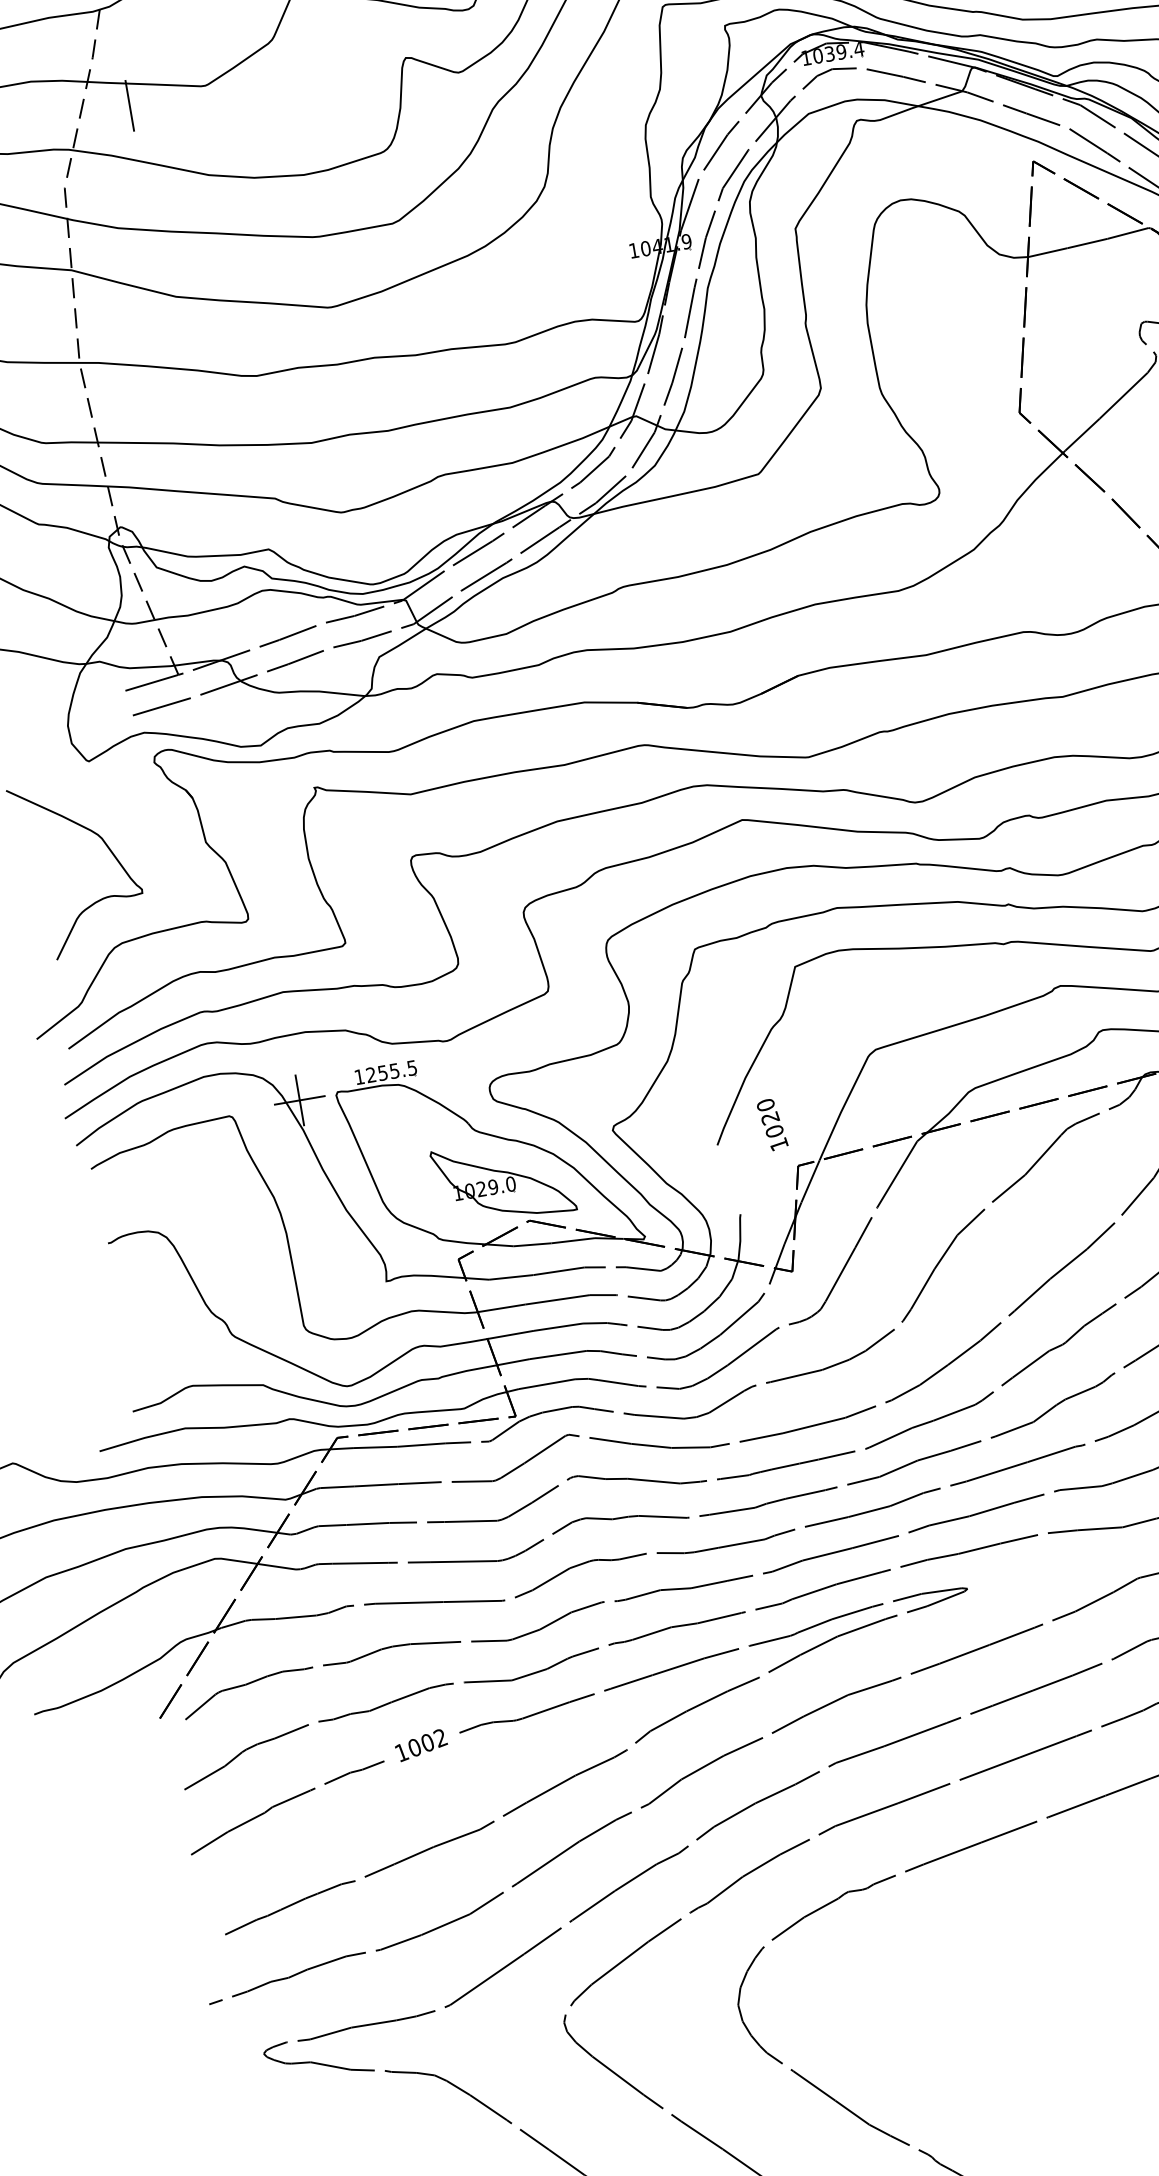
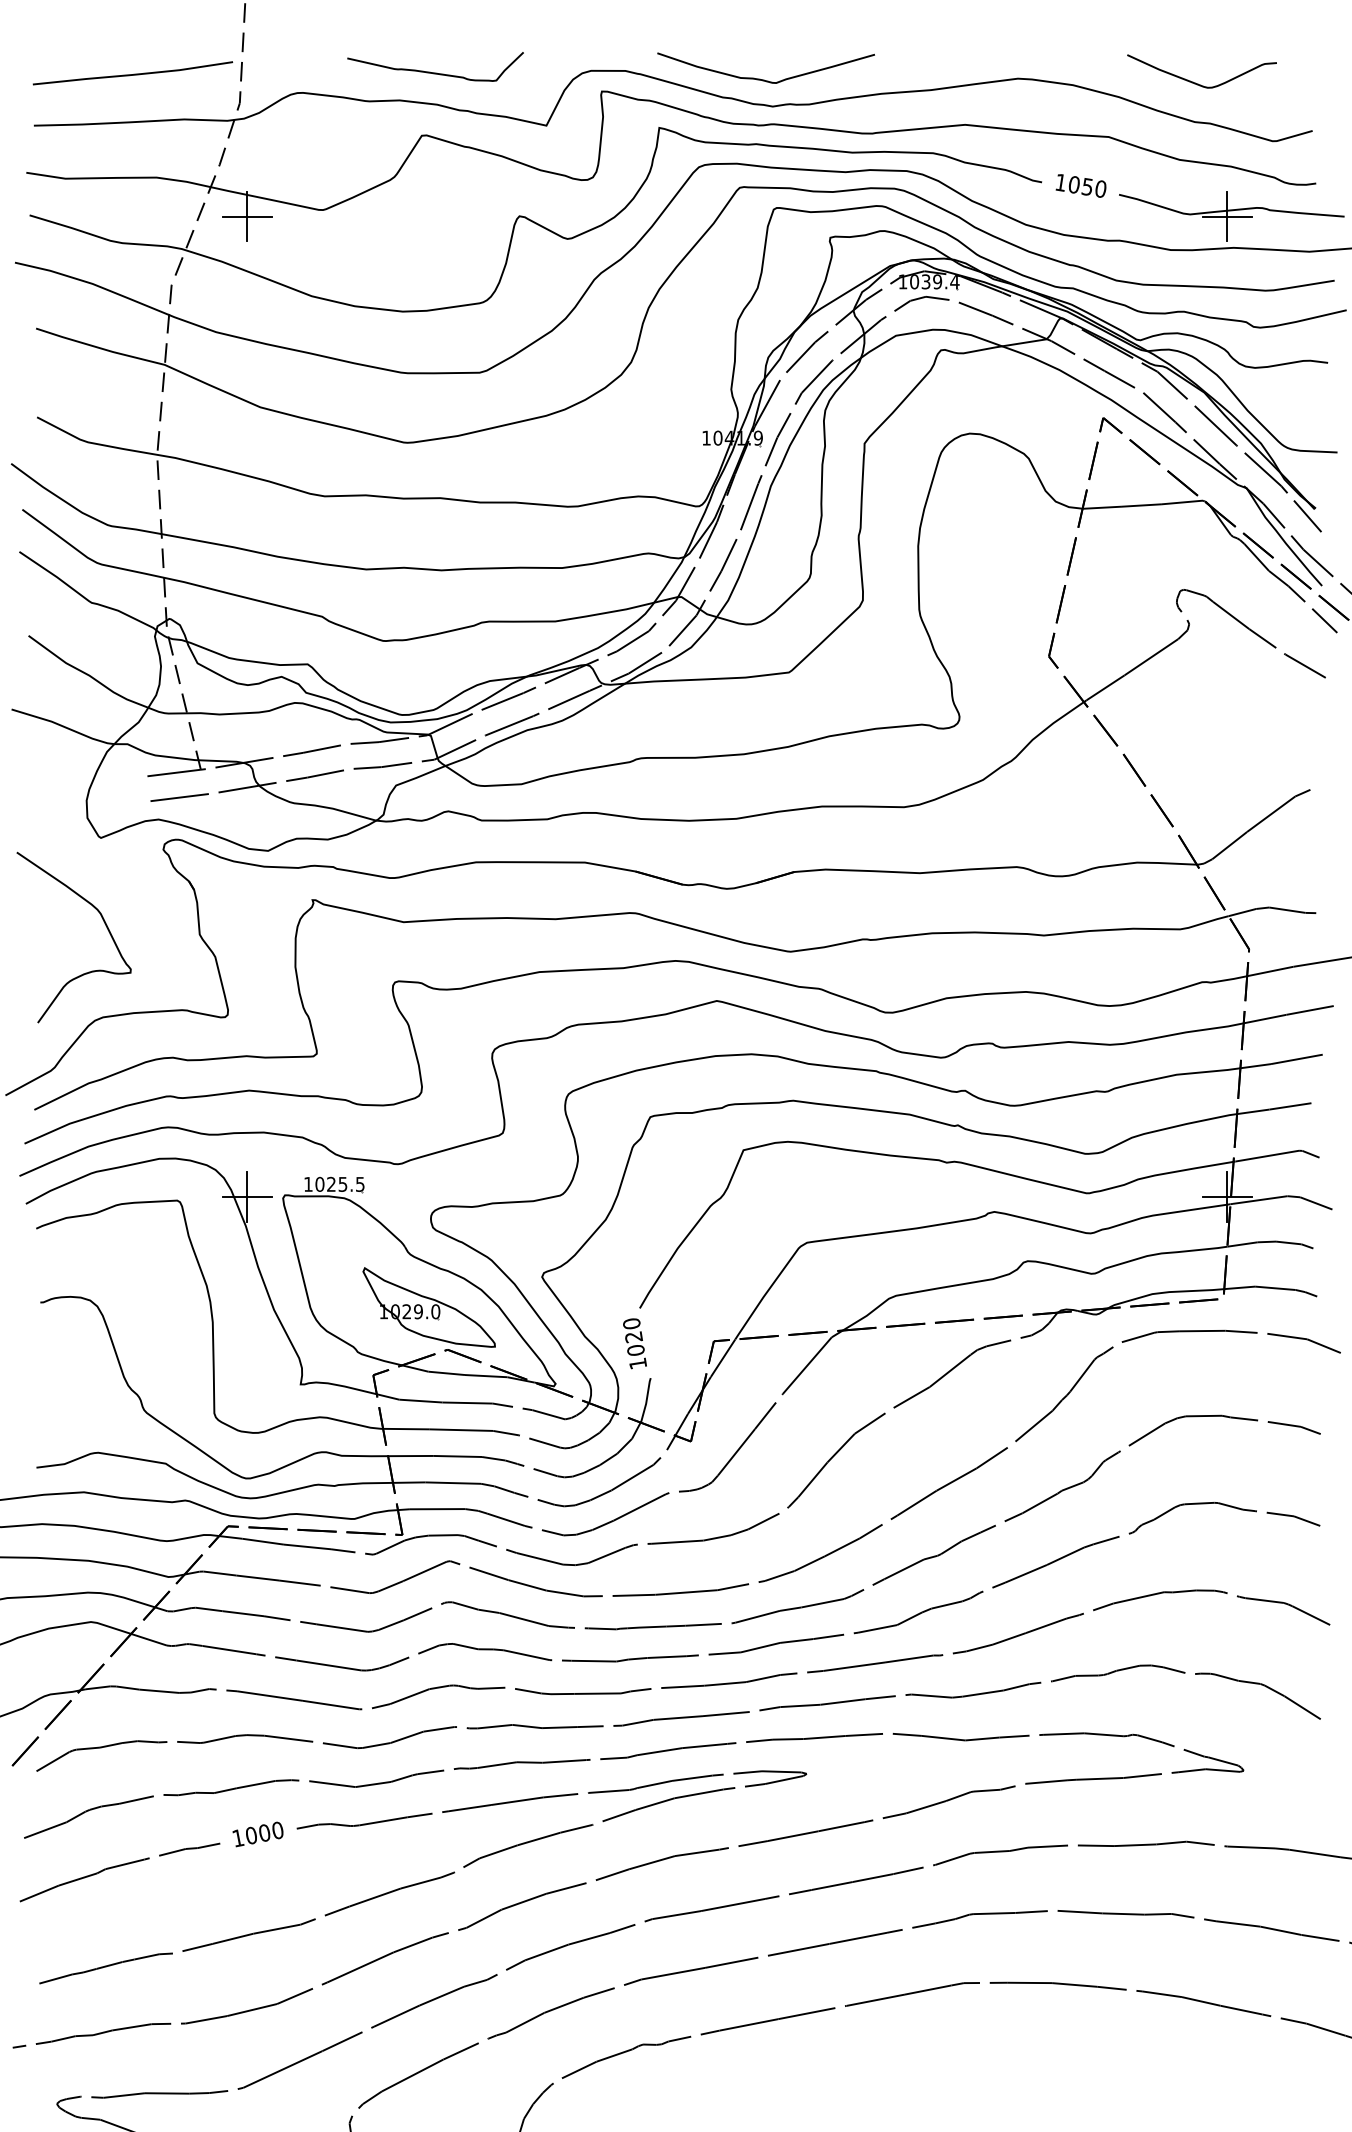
line: (128, 105) -> (246, 216), added
text: (376, 1073) -> (325, 1183), 1255.5 -> 1025.5
text: (771, 1124) -> (634, 1343), moved
text: (440, 1738) -> (277, 1830), 1002 -> 1000

